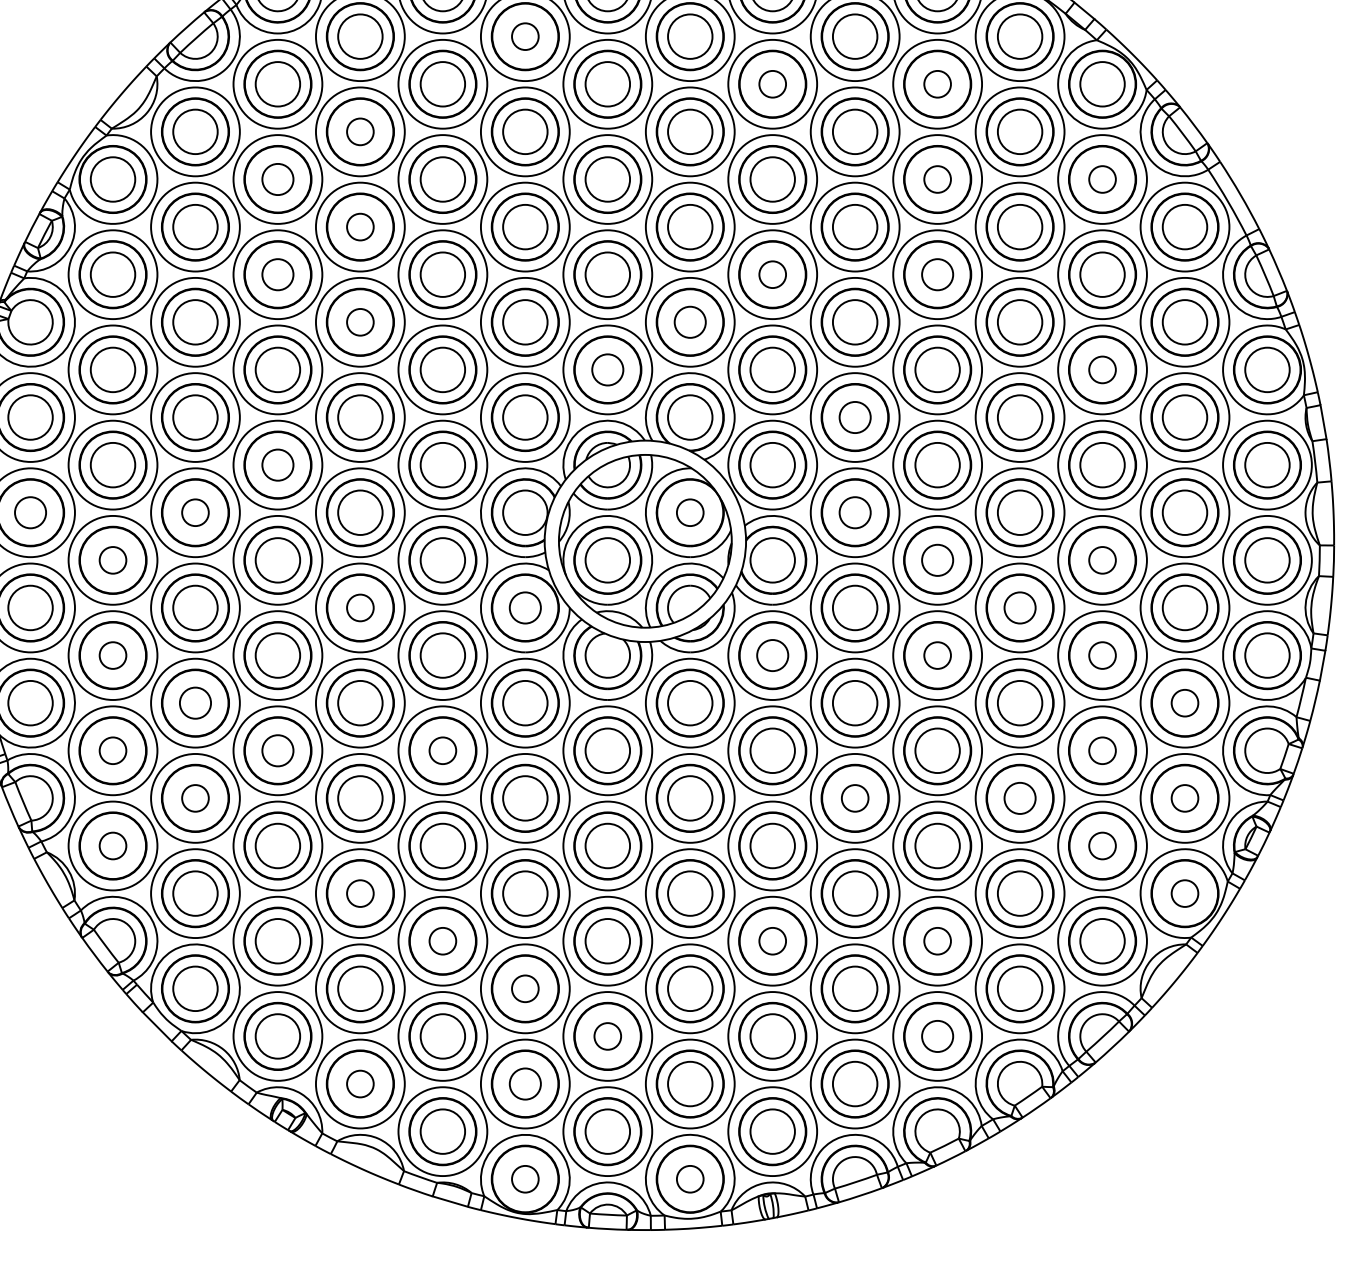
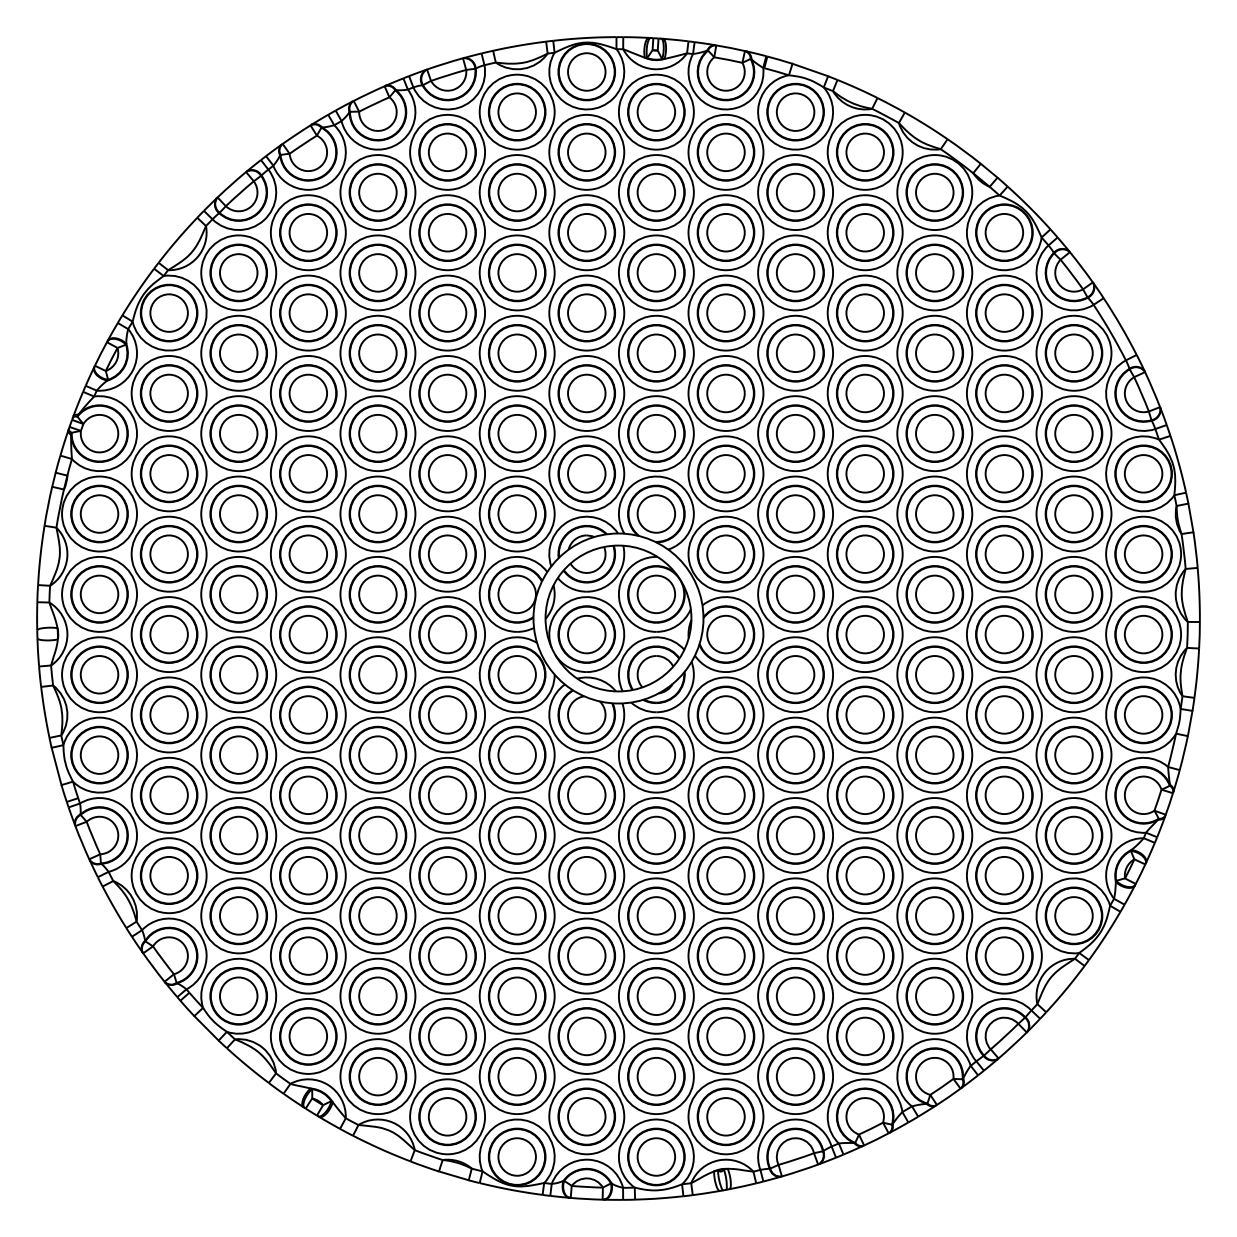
circle: (524, 36) -> (516, 192), size x1.67
circle: (772, 84) -> (725, 232), size x1.67
circle: (936, 84) -> (864, 232), size x1.67
circle: (359, 131) -> (377, 272), size x1.67
circle: (278, 178) -> (308, 312), size x1.43
circle: (936, 178) -> (864, 312), size x1.67
circle: (1102, 178) -> (1004, 312), size x1.67
circle: (359, 227) -> (377, 353), size x1.67
circle: (278, 274) -> (308, 393), size x1.43
circle: (772, 274) -> (725, 393), size x1.67
circle: (936, 274) -> (864, 393), size x1.43
circle: (359, 322) -> (377, 433), size x1.67
circle: (690, 322) -> (656, 433), size x1.43
circle: (607, 369) -> (586, 473), size x1.43
circle: (1102, 369) -> (1004, 473), size x1.67
circle: (855, 416) -> (795, 513), size x1.43
circle: (278, 464) -> (308, 553), size x1.43
circle: (30, 512) -> (99, 594), size x1.43
circle: (195, 512) -> (238, 594), size x1.67
circle: (690, 512) -> (656, 594), size x1.67
circle: (855, 512) -> (795, 594), size x1.43
circle: (112, 560) -> (168, 634), size x1.67
circle: (936, 560) -> (864, 634), size x1.43
circle: (1102, 560) -> (1004, 634), size x1.67
circle: (359, 607) -> (377, 674), size x1.67
circle: (524, 607) -> (516, 674), size x1.43
circle: (1019, 607) -> (934, 674), size x1.43
circle: (112, 655) -> (168, 714), size x1.67
circle: (772, 655) -> (725, 714), size x1.43
circle: (936, 655) -> (864, 714), size x1.67
circle: (1102, 655) -> (1004, 714), size x1.67
circle: (195, 702) -> (238, 754), size x1.43
circle: (1184, 702) -> (1073, 754), size x1.67
circle: (112, 750) -> (168, 795), size x1.67
circle: (278, 750) -> (308, 795), size x1.43
circle: (442, 750) -> (447, 795), size x1.67
circle: (1102, 750) -> (1004, 795), size x1.67
circle: (195, 798) -> (238, 835), size x1.67
circle: (855, 798) -> (795, 835), size x1.67
circle: (1019, 798) -> (934, 835), size x1.43
circle: (1184, 798) -> (1073, 835), size x1.67
circle: (112, 845) -> (168, 875), size x1.67
circle: (1102, 845) -> (1004, 875), size x1.67
circle: (359, 893) -> (377, 915), size x1.67
circle: (1184, 893) -> (1073, 915), size x1.67
circle: (442, 940) -> (447, 955), size x1.67
circle: (772, 940) -> (725, 955), size x1.67
circle: (936, 940) -> (864, 955), size x1.67
circle: (524, 989) -> (516, 996), size x1.67
circle: (607, 1036) -> (586, 1036), size x1.67
circle: (936, 1036) -> (864, 1036), size x1.43
circle: (359, 1083) -> (377, 1076), size x1.67
circle: (524, 1083) -> (516, 1076), size x1.43
circle: (524, 1178) -> (516, 1156), size x1.67
circle: (690, 1178) -> (656, 1156), size x1.67

